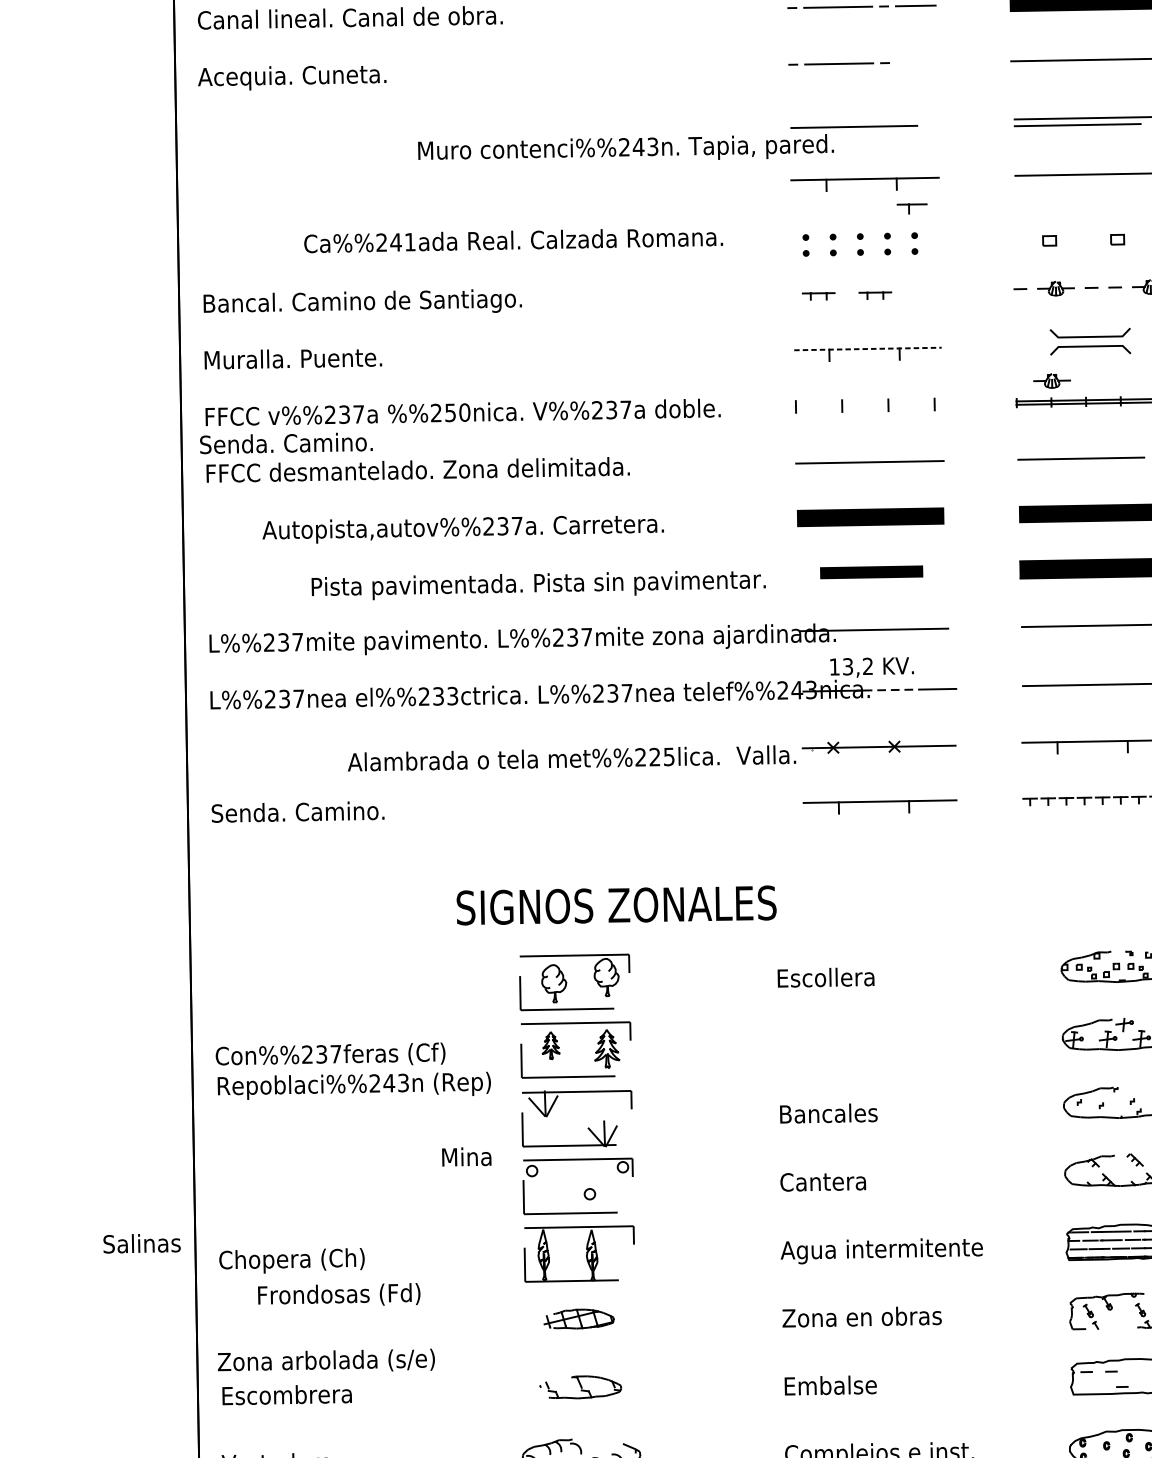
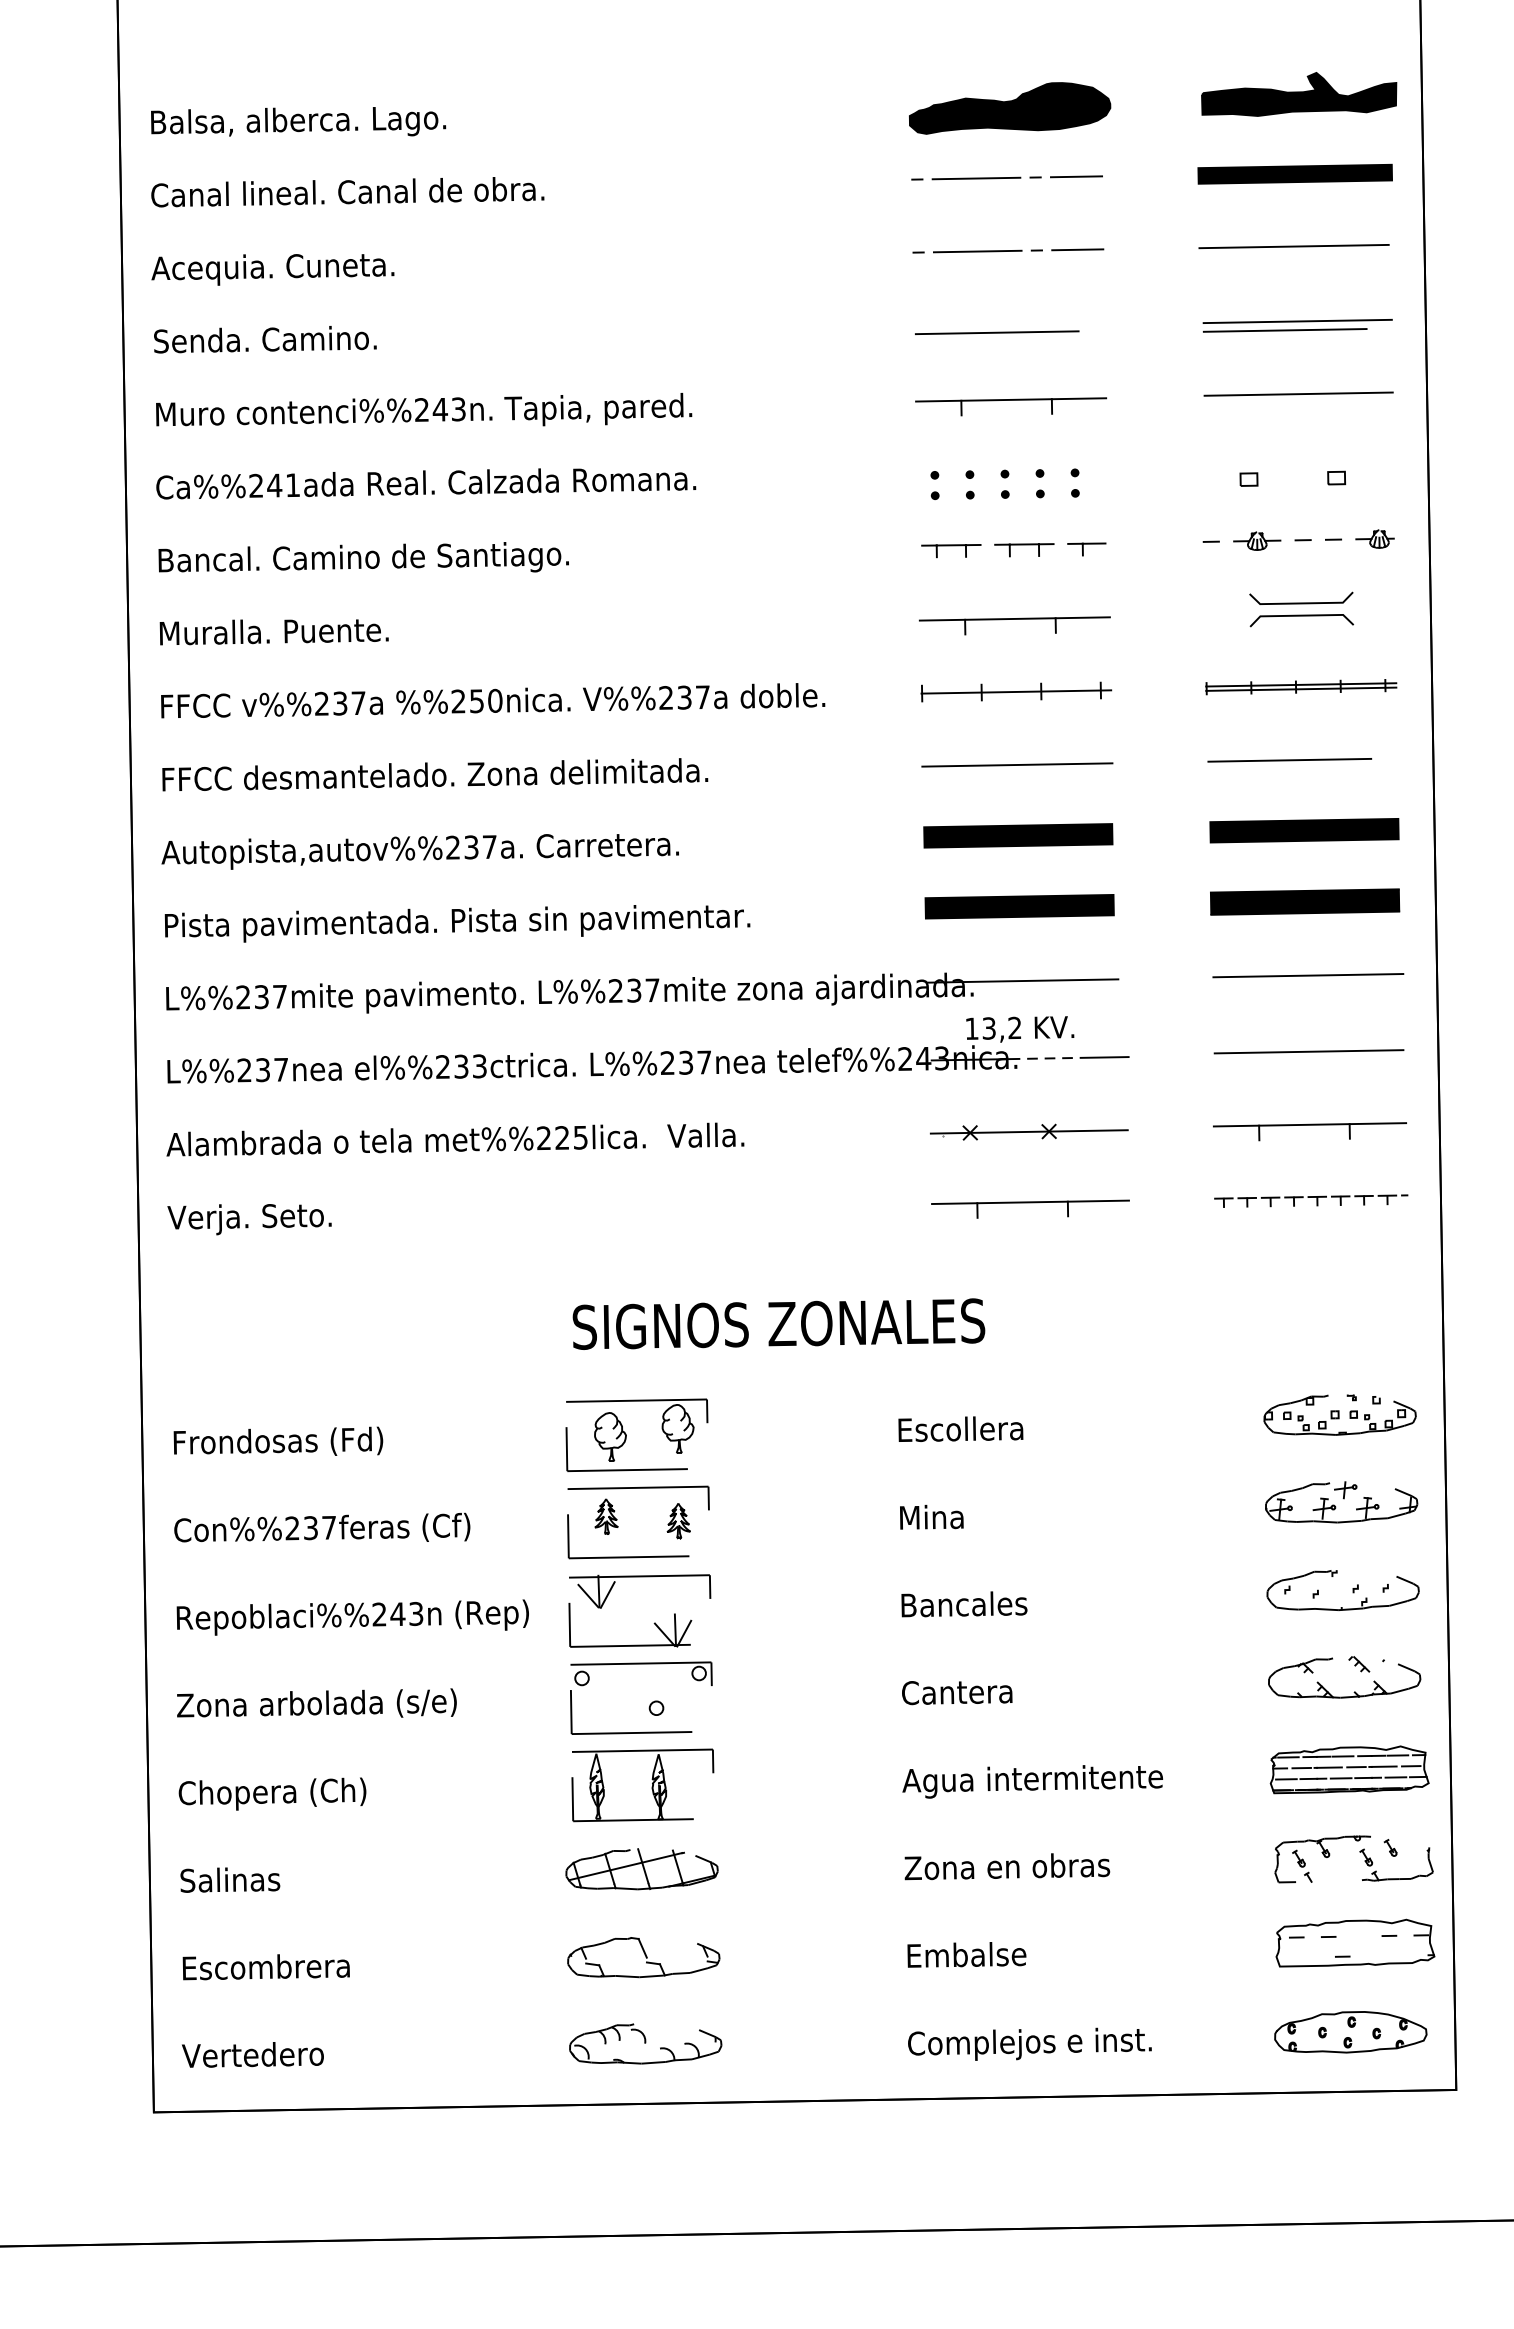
line: (916, 62) -> (1077, 249), added
text: (626, 146) -> (424, 409), moved
part: (911, 208) -> (1086, 549), moved
text: (513, 240) -> (426, 483), moved
part: (875, 295) -> (1024, 550), size x1.43
part: (818, 296) -> (951, 551), size x1.43
line: (868, 348) -> (1015, 618), dashed -> solid
part: (1052, 380) -> (1252, 659), removed
line: (869, 405) -> (1016, 691), added
text: (286, 443) -> (265, 339), moved
text: (462, 529) -> (419, 851), moved
part: (871, 572) -> (1019, 906), size x1.43
text: (538, 585) -> (457, 923), moved
text: (572, 758) -> (455, 1139), moved
text: (297, 814) -> (279, 1218), Senda. Camino. -> Verja. Seto.
text: (616, 904) -> (778, 1323), moved
part: (606, 1049) -> (678, 1521), size x0.71
text: (354, 1085) -> (352, 1617), moved
text: (466, 1156) -> (931, 1516), moved
text: (142, 1243) -> (230, 1879), moved
text: (339, 1293) -> (278, 1440), moved
part: (578, 1319) -> (641, 1869), size x1.67
text: (326, 1359) -> (316, 1702), moved
part: (579, 1387) -> (643, 1957), size x1.43

